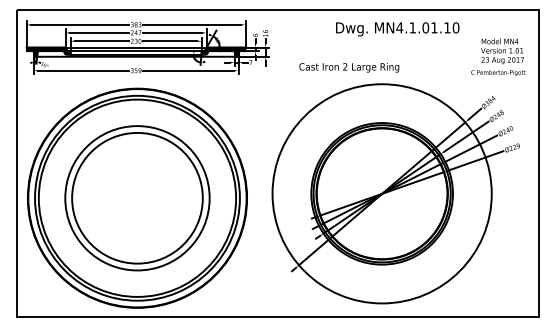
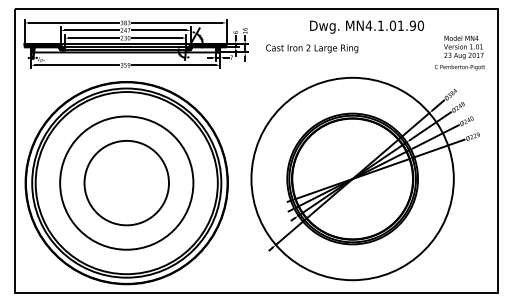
text: (447, 27) -> (412, 25), MN4.1.01.10 -> MN4.1.01.90
text: (349, 67) -> (312, 48), moved
circle: (137, 197) -> (126, 182), size x0.7

